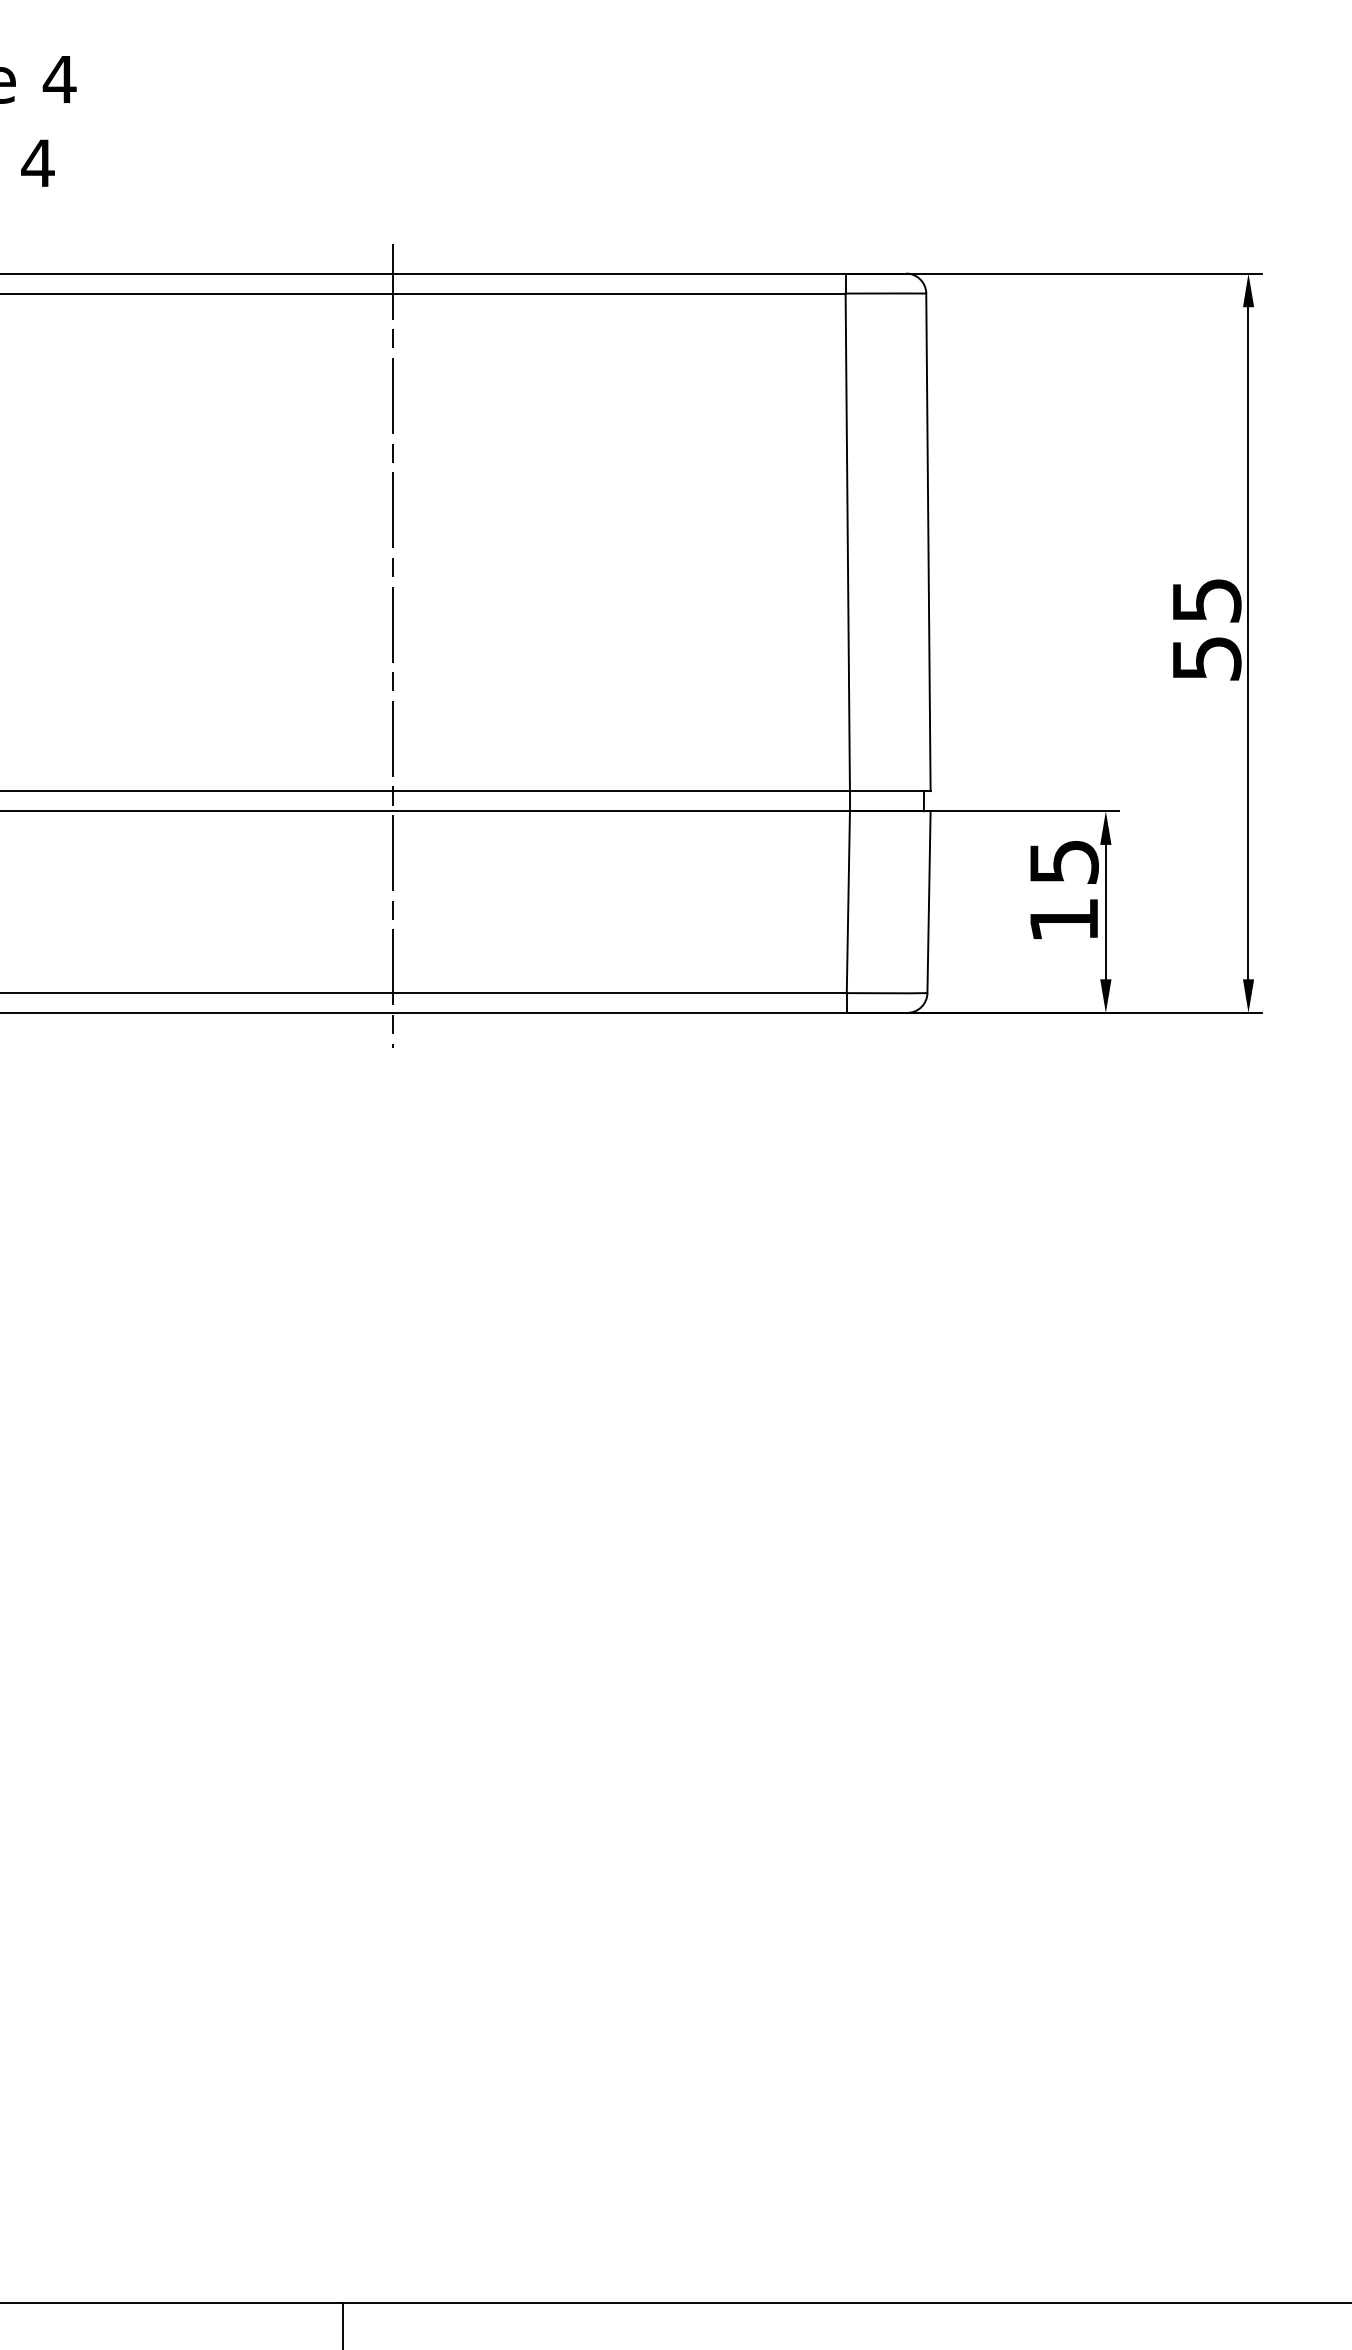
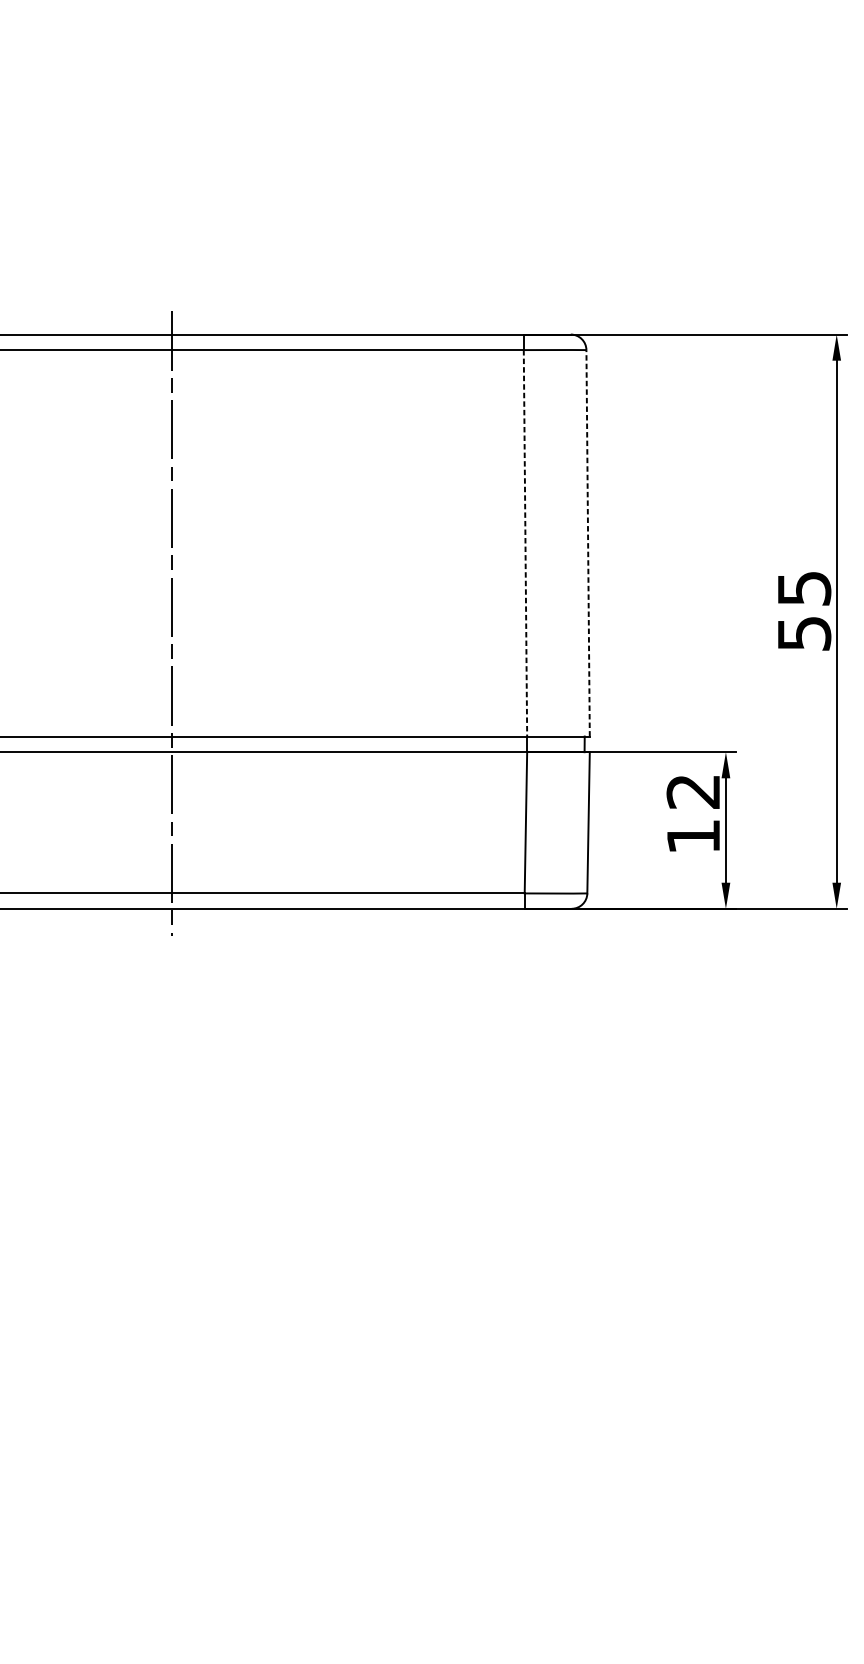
line: (847, 542) -> (525, 543), solid -> dashed
line: (928, 542) -> (588, 543), solid -> dashed
text: (1064, 862) -> (693, 791), 15 -> 12

